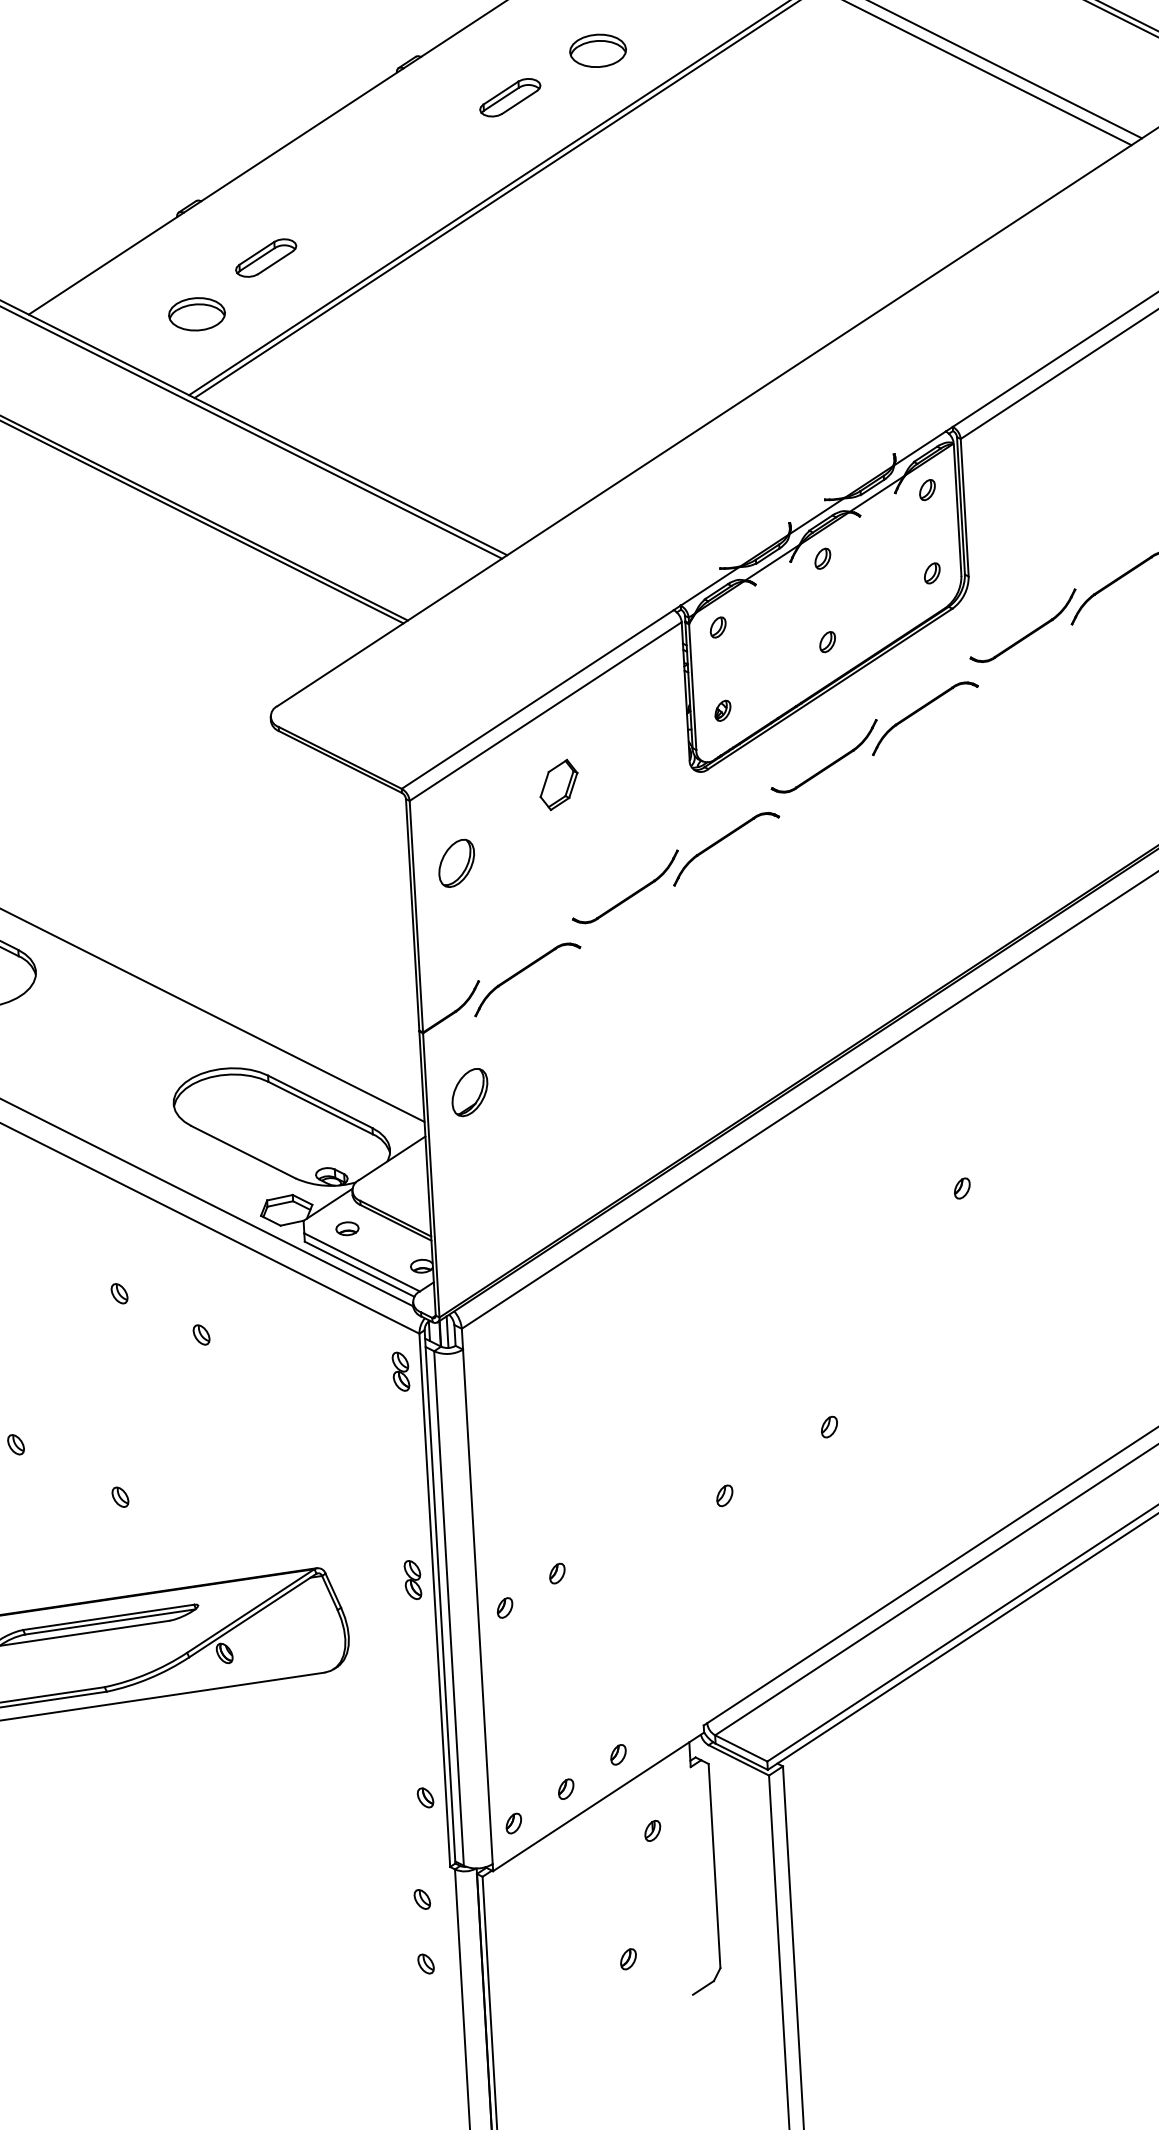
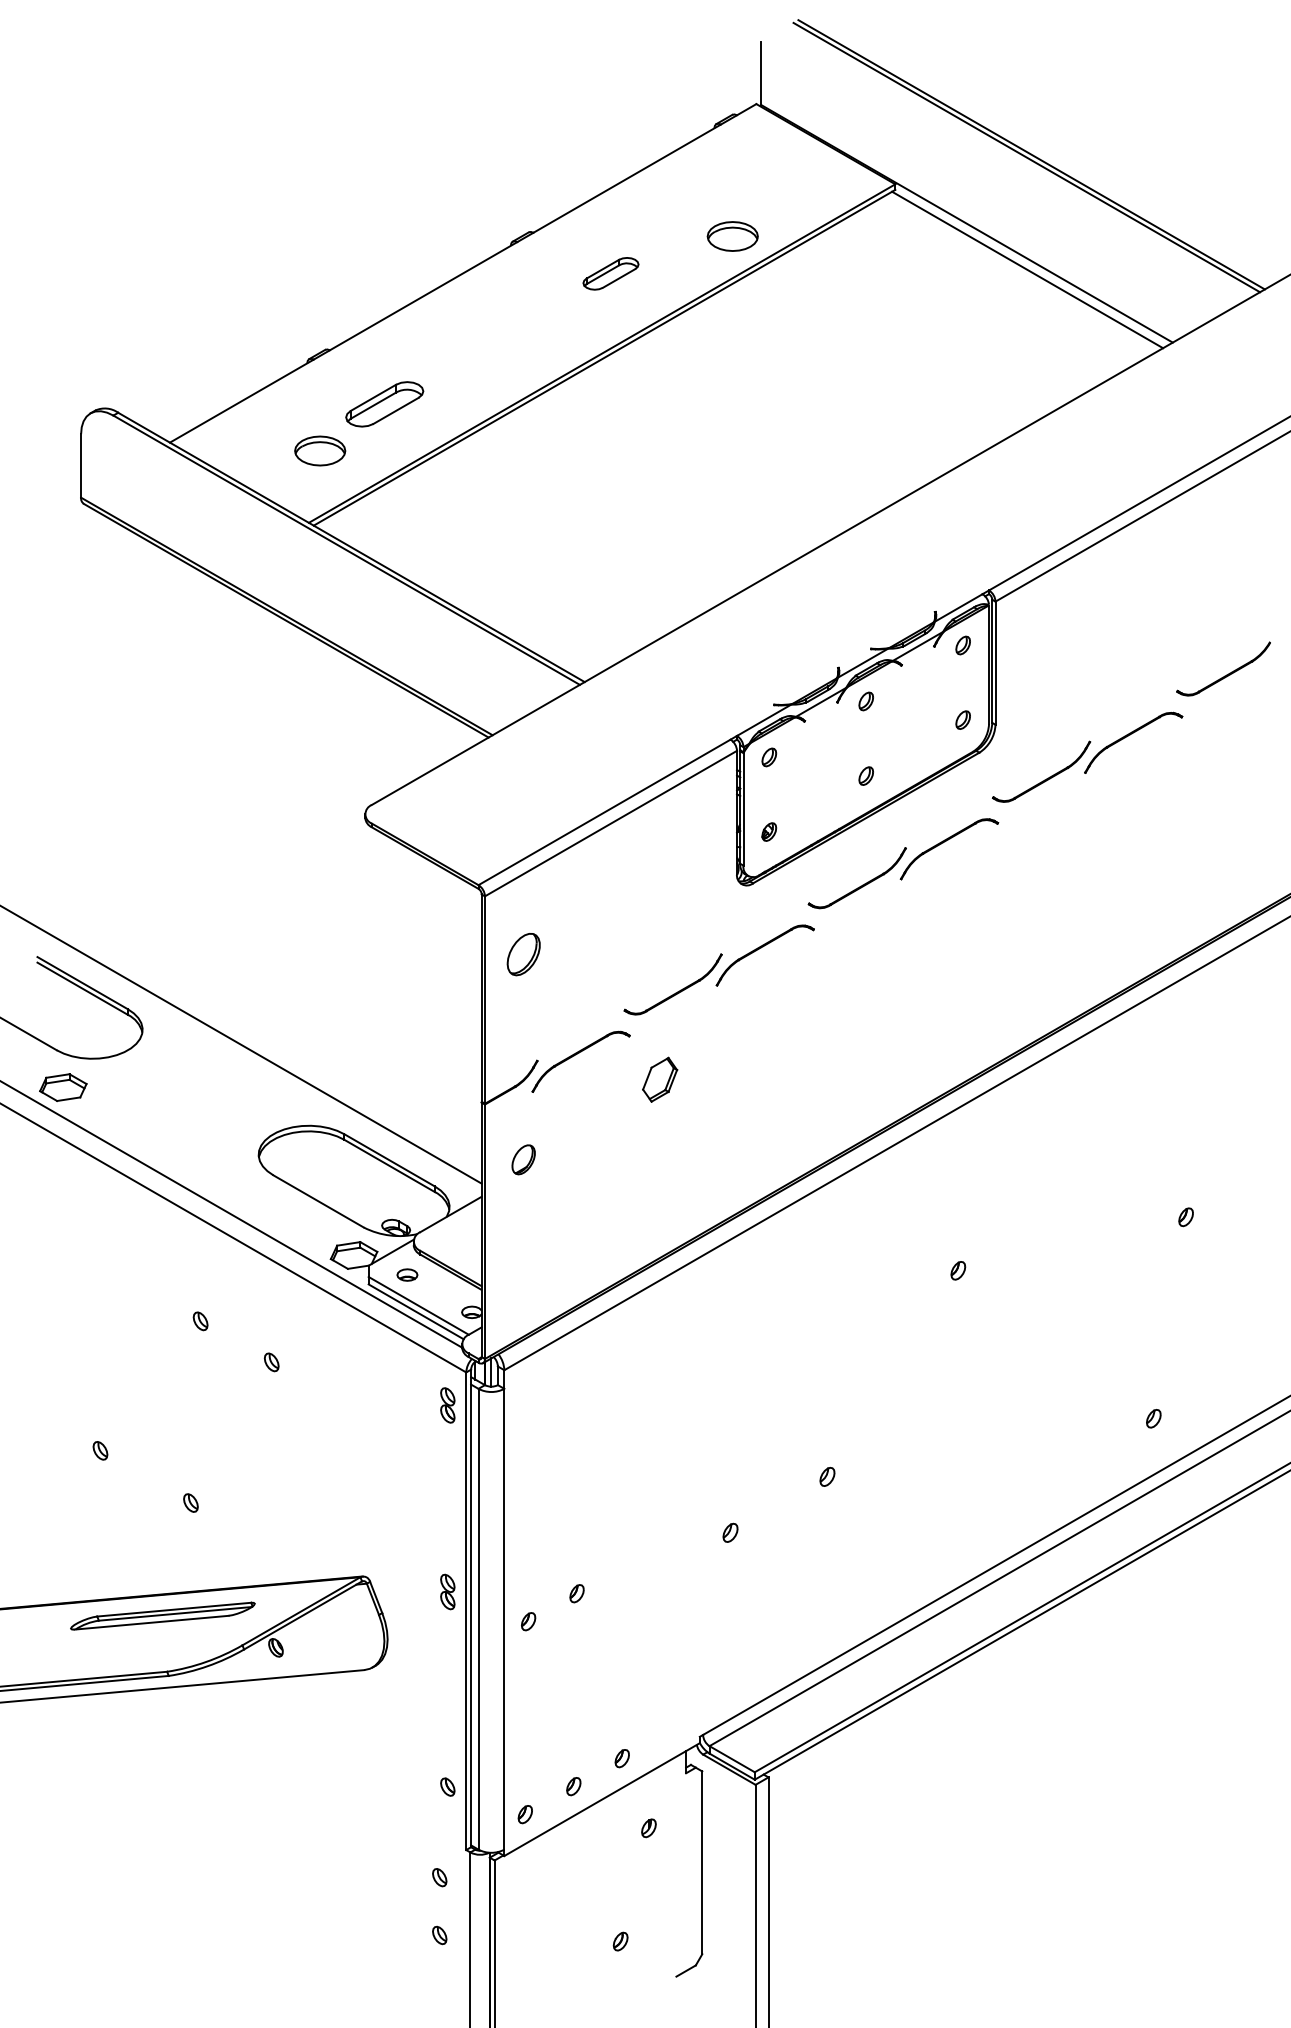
part: (597, 50) -> (732, 236), moved
part: (265, 258) -> (384, 404), size x1.4
part: (559, 784) -> (660, 1079), moved
part: (469, 1092) -> (523, 1159), size x0.7

